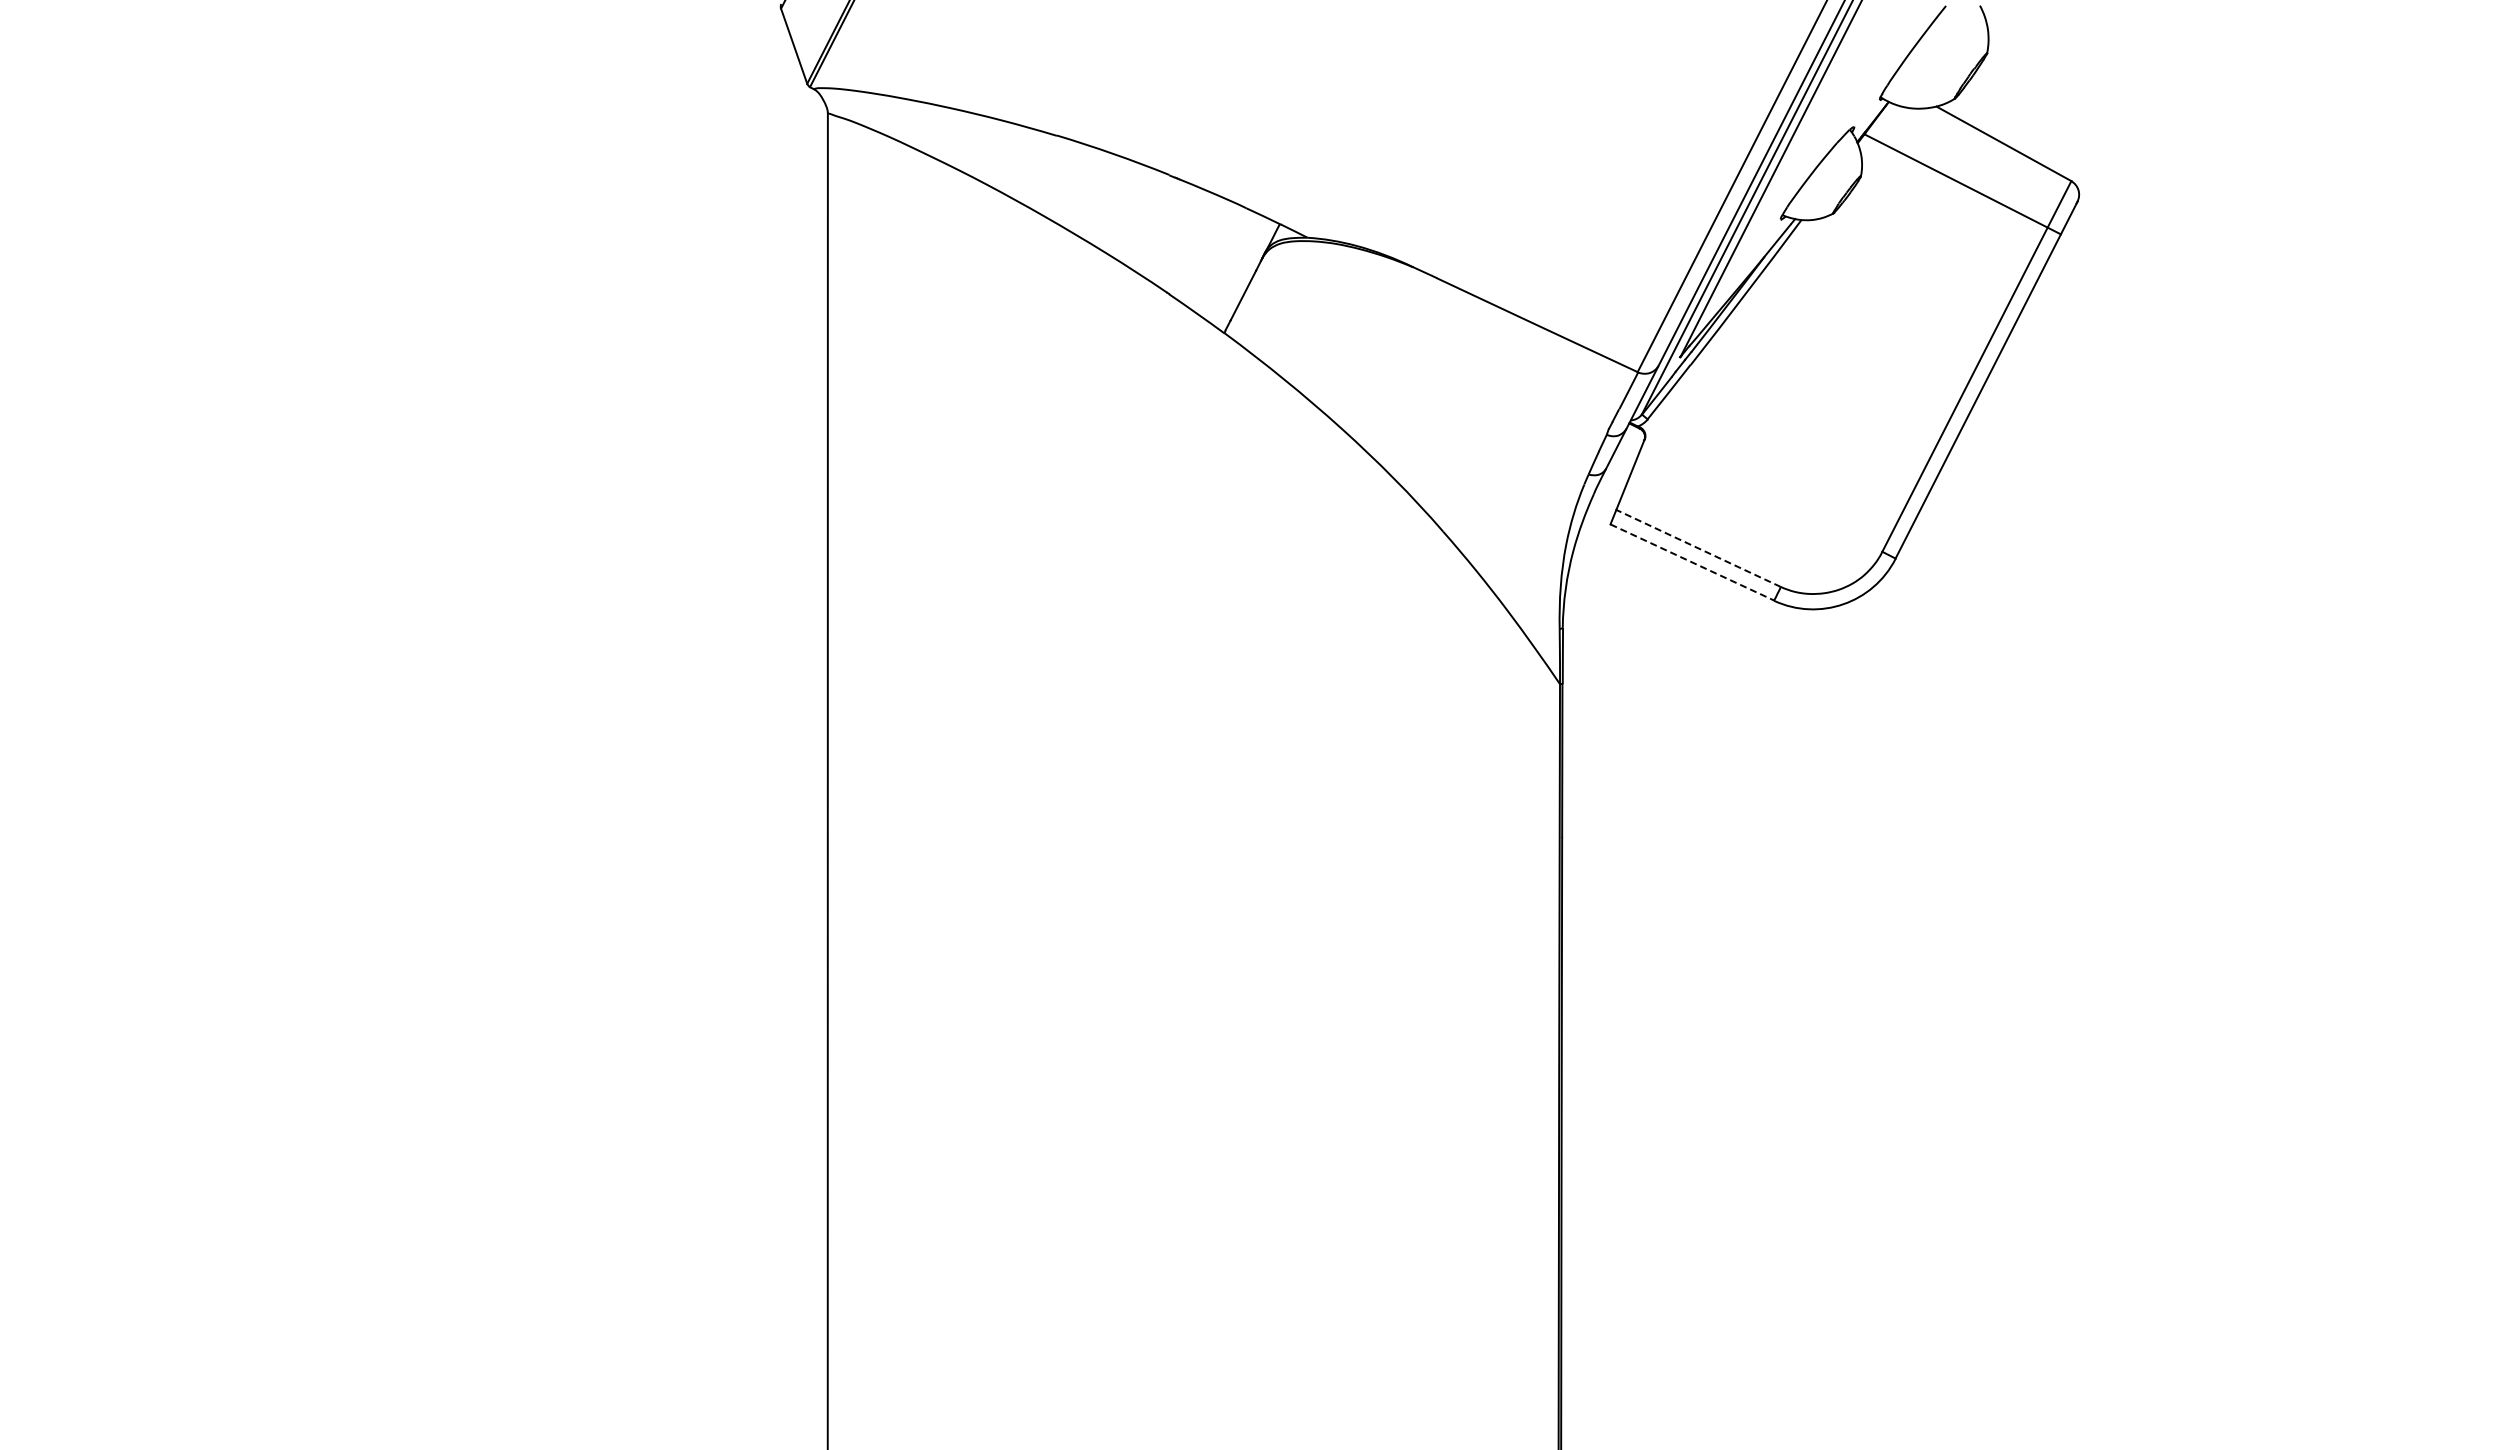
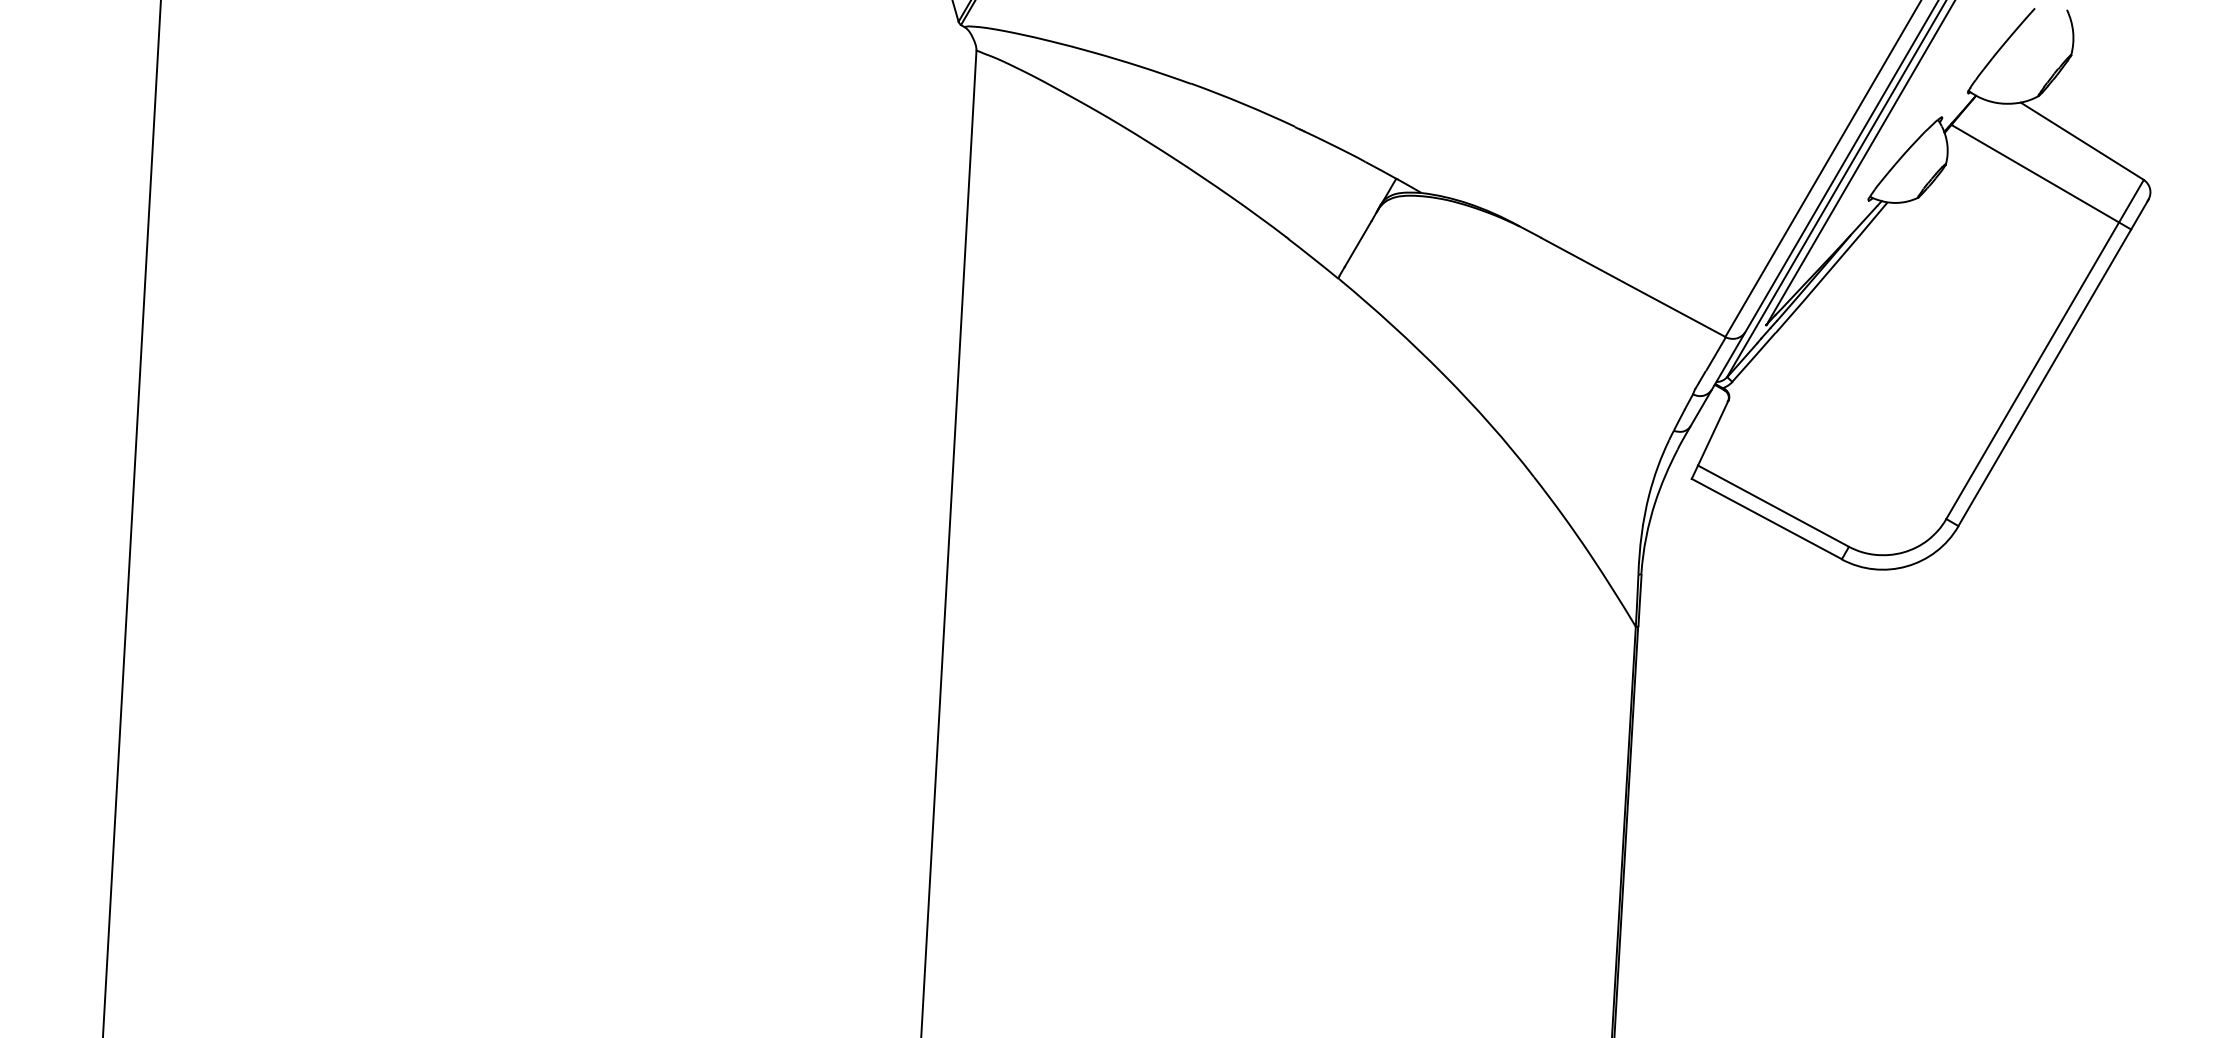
line: (1698, 548) -> (1773, 506), dashed -> solid
line: (1692, 562) -> (1766, 519), dashed -> solid

